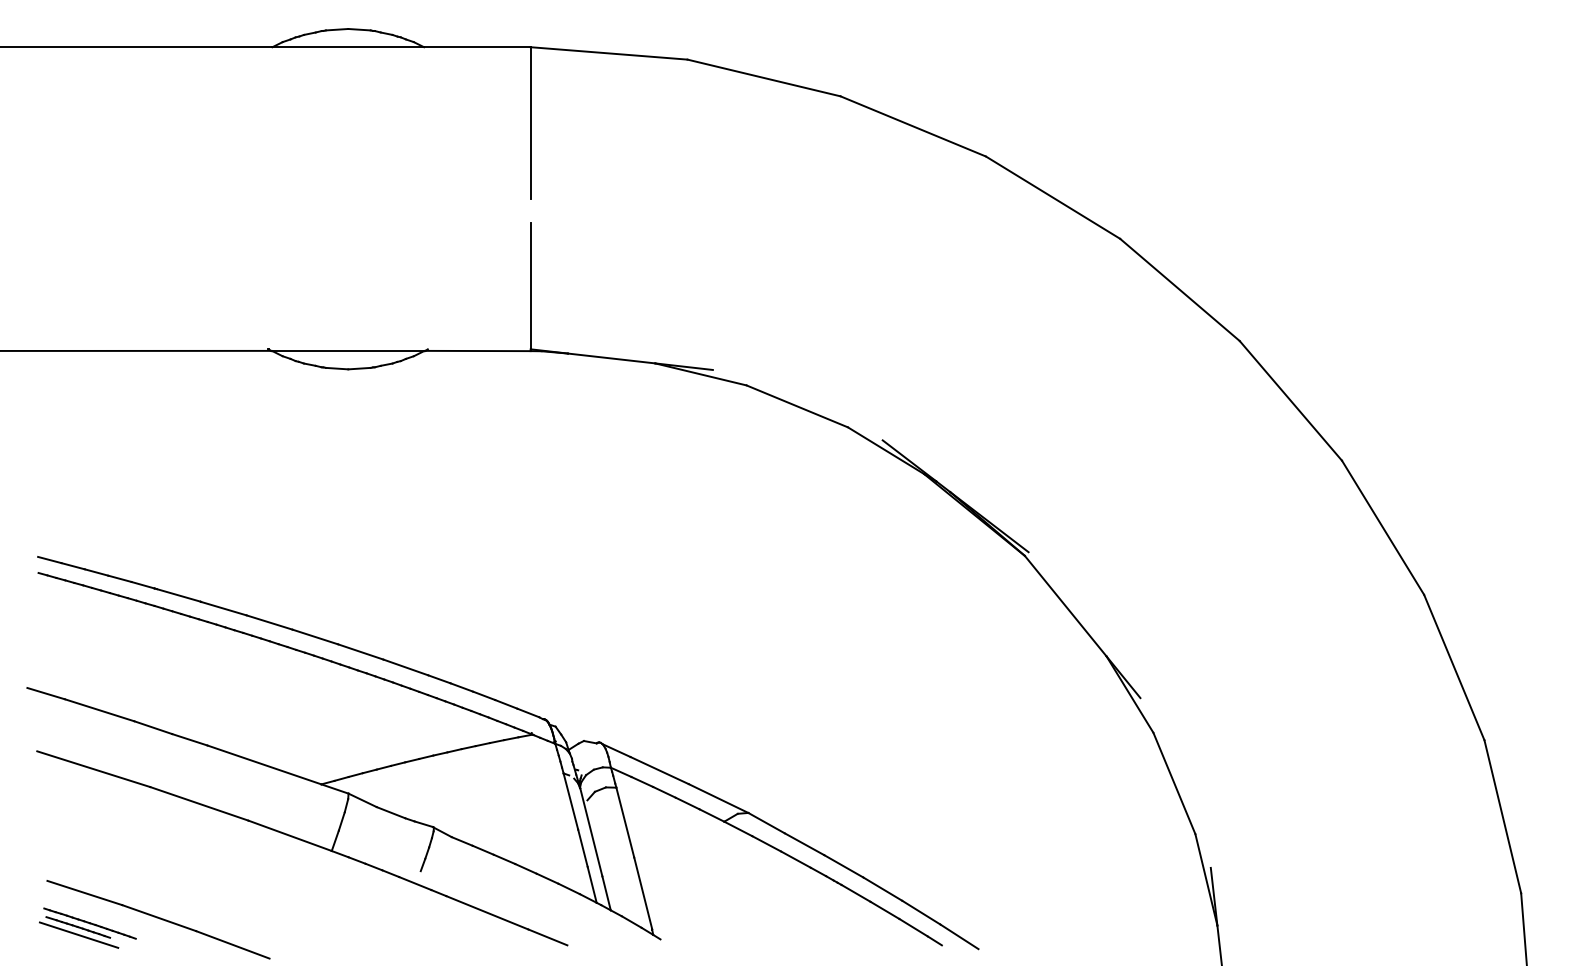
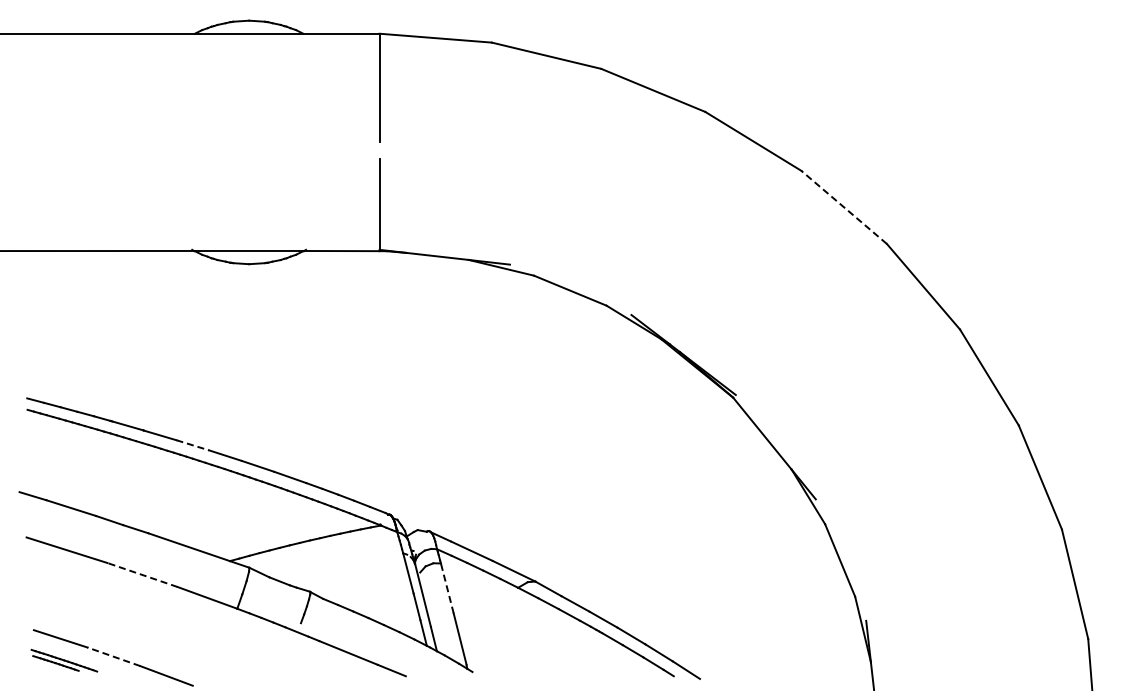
line: (1179, 290) -> (843, 207), solid -> dashed
line: (270, 622) -> (193, 445), solid -> dashed
line: (199, 803) -> (142, 574), solid -> dashed
line: (625, 822) -> (447, 588), solid -> dashed
line: (158, 917) -> (113, 656), solid -> dashed
line: (79, 934) -> (56, 668), removed

